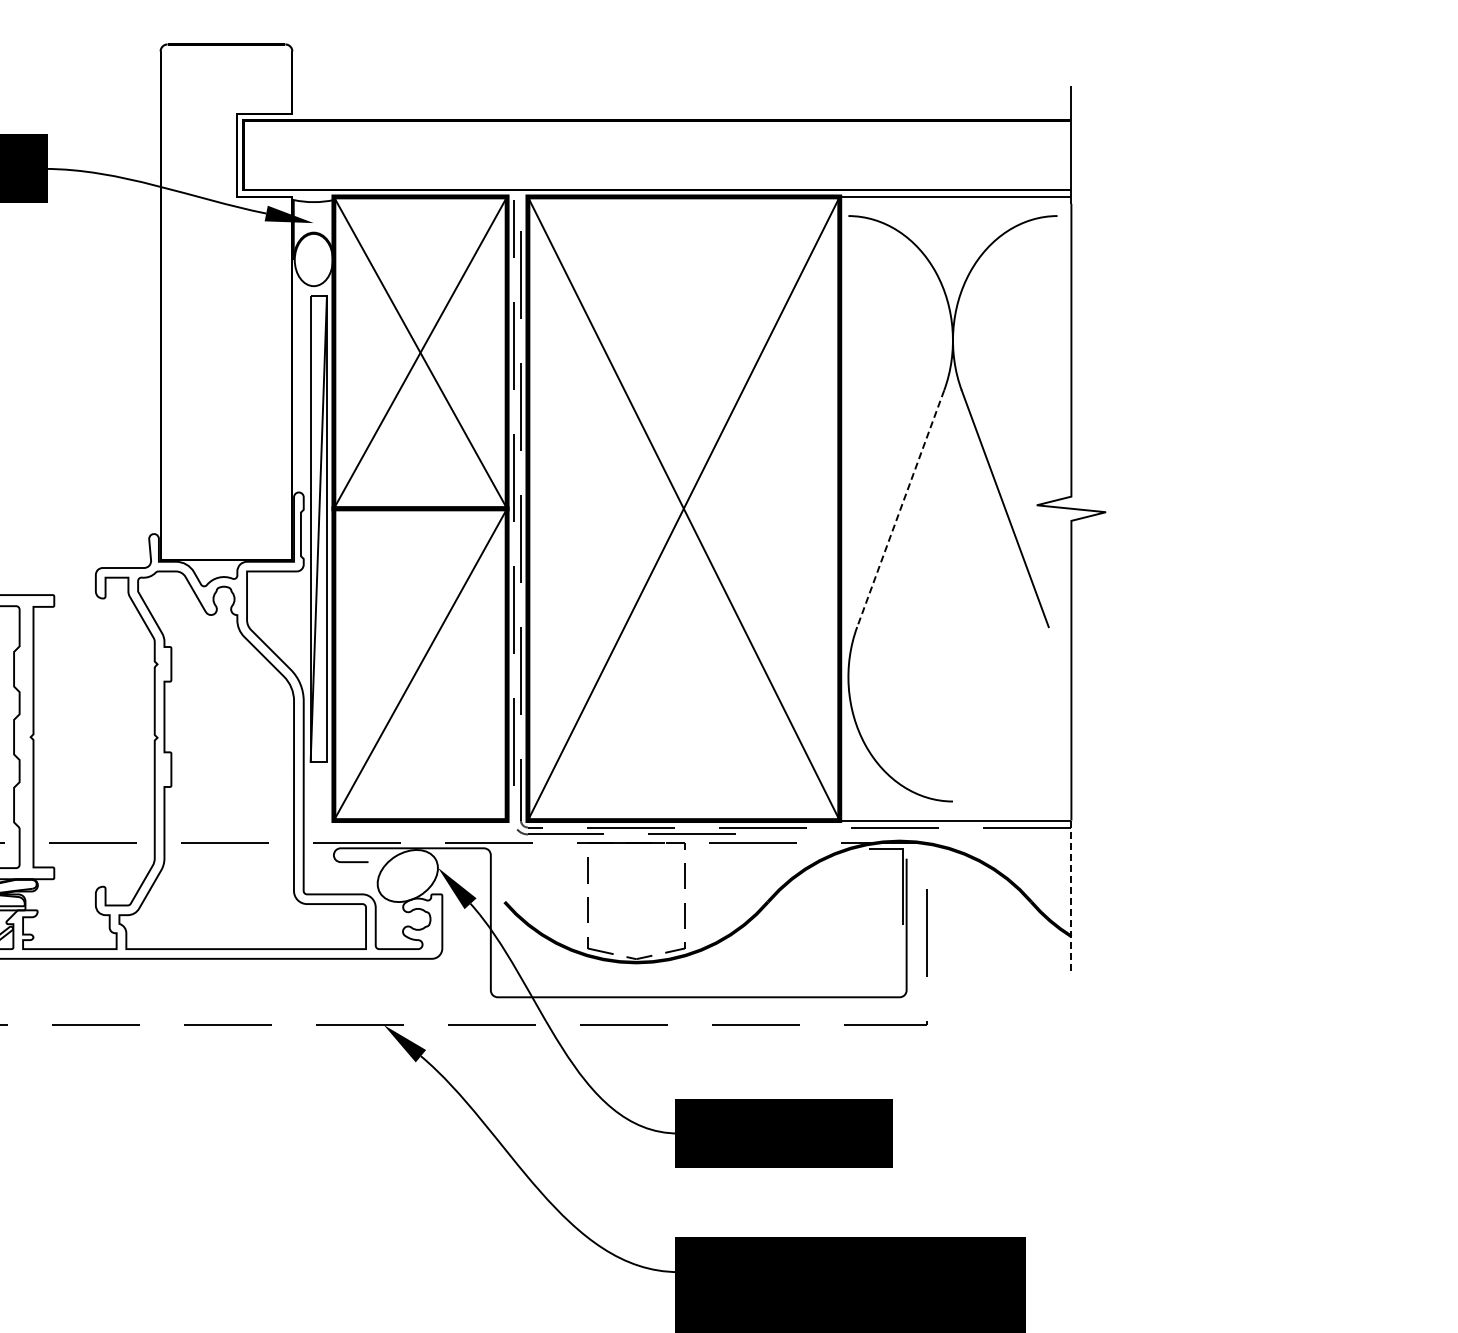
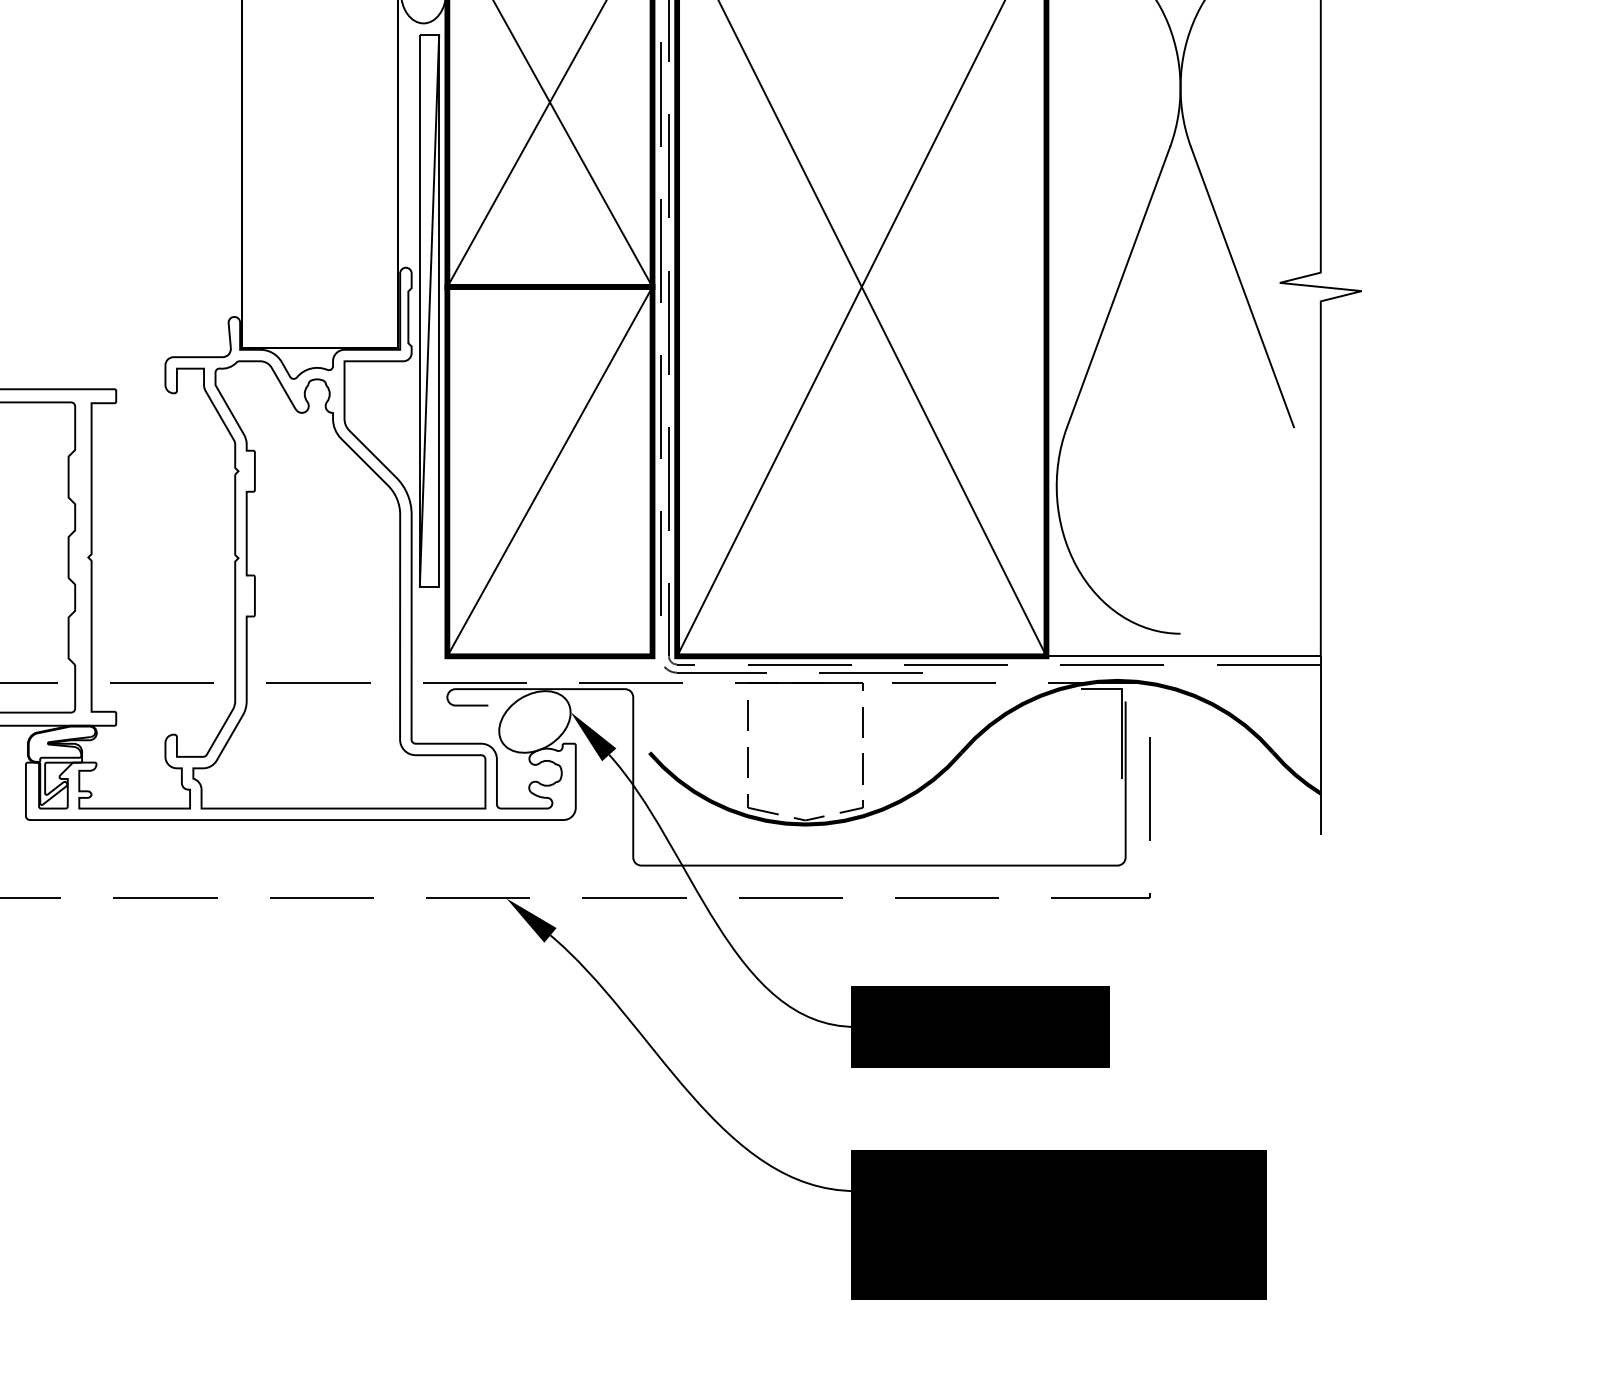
line: (900, 509) -> (1118, 287), dashed -> solid
line: (1071, 896) -> (1320, 746), dashed -> solid

